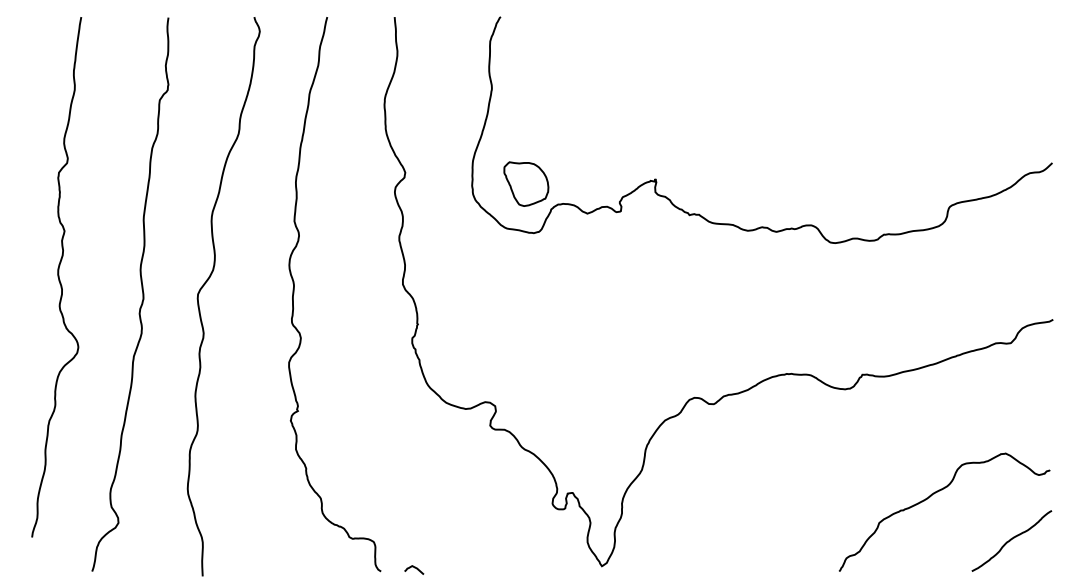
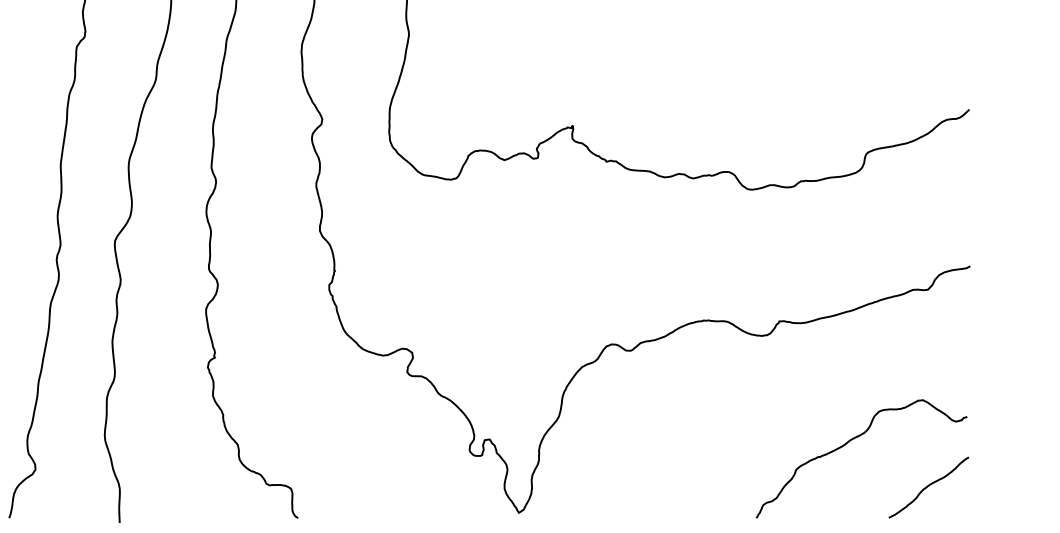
part: (526, 183) -> (443, 130), removed
curve: (414, 568) -> (331, 515), removed

